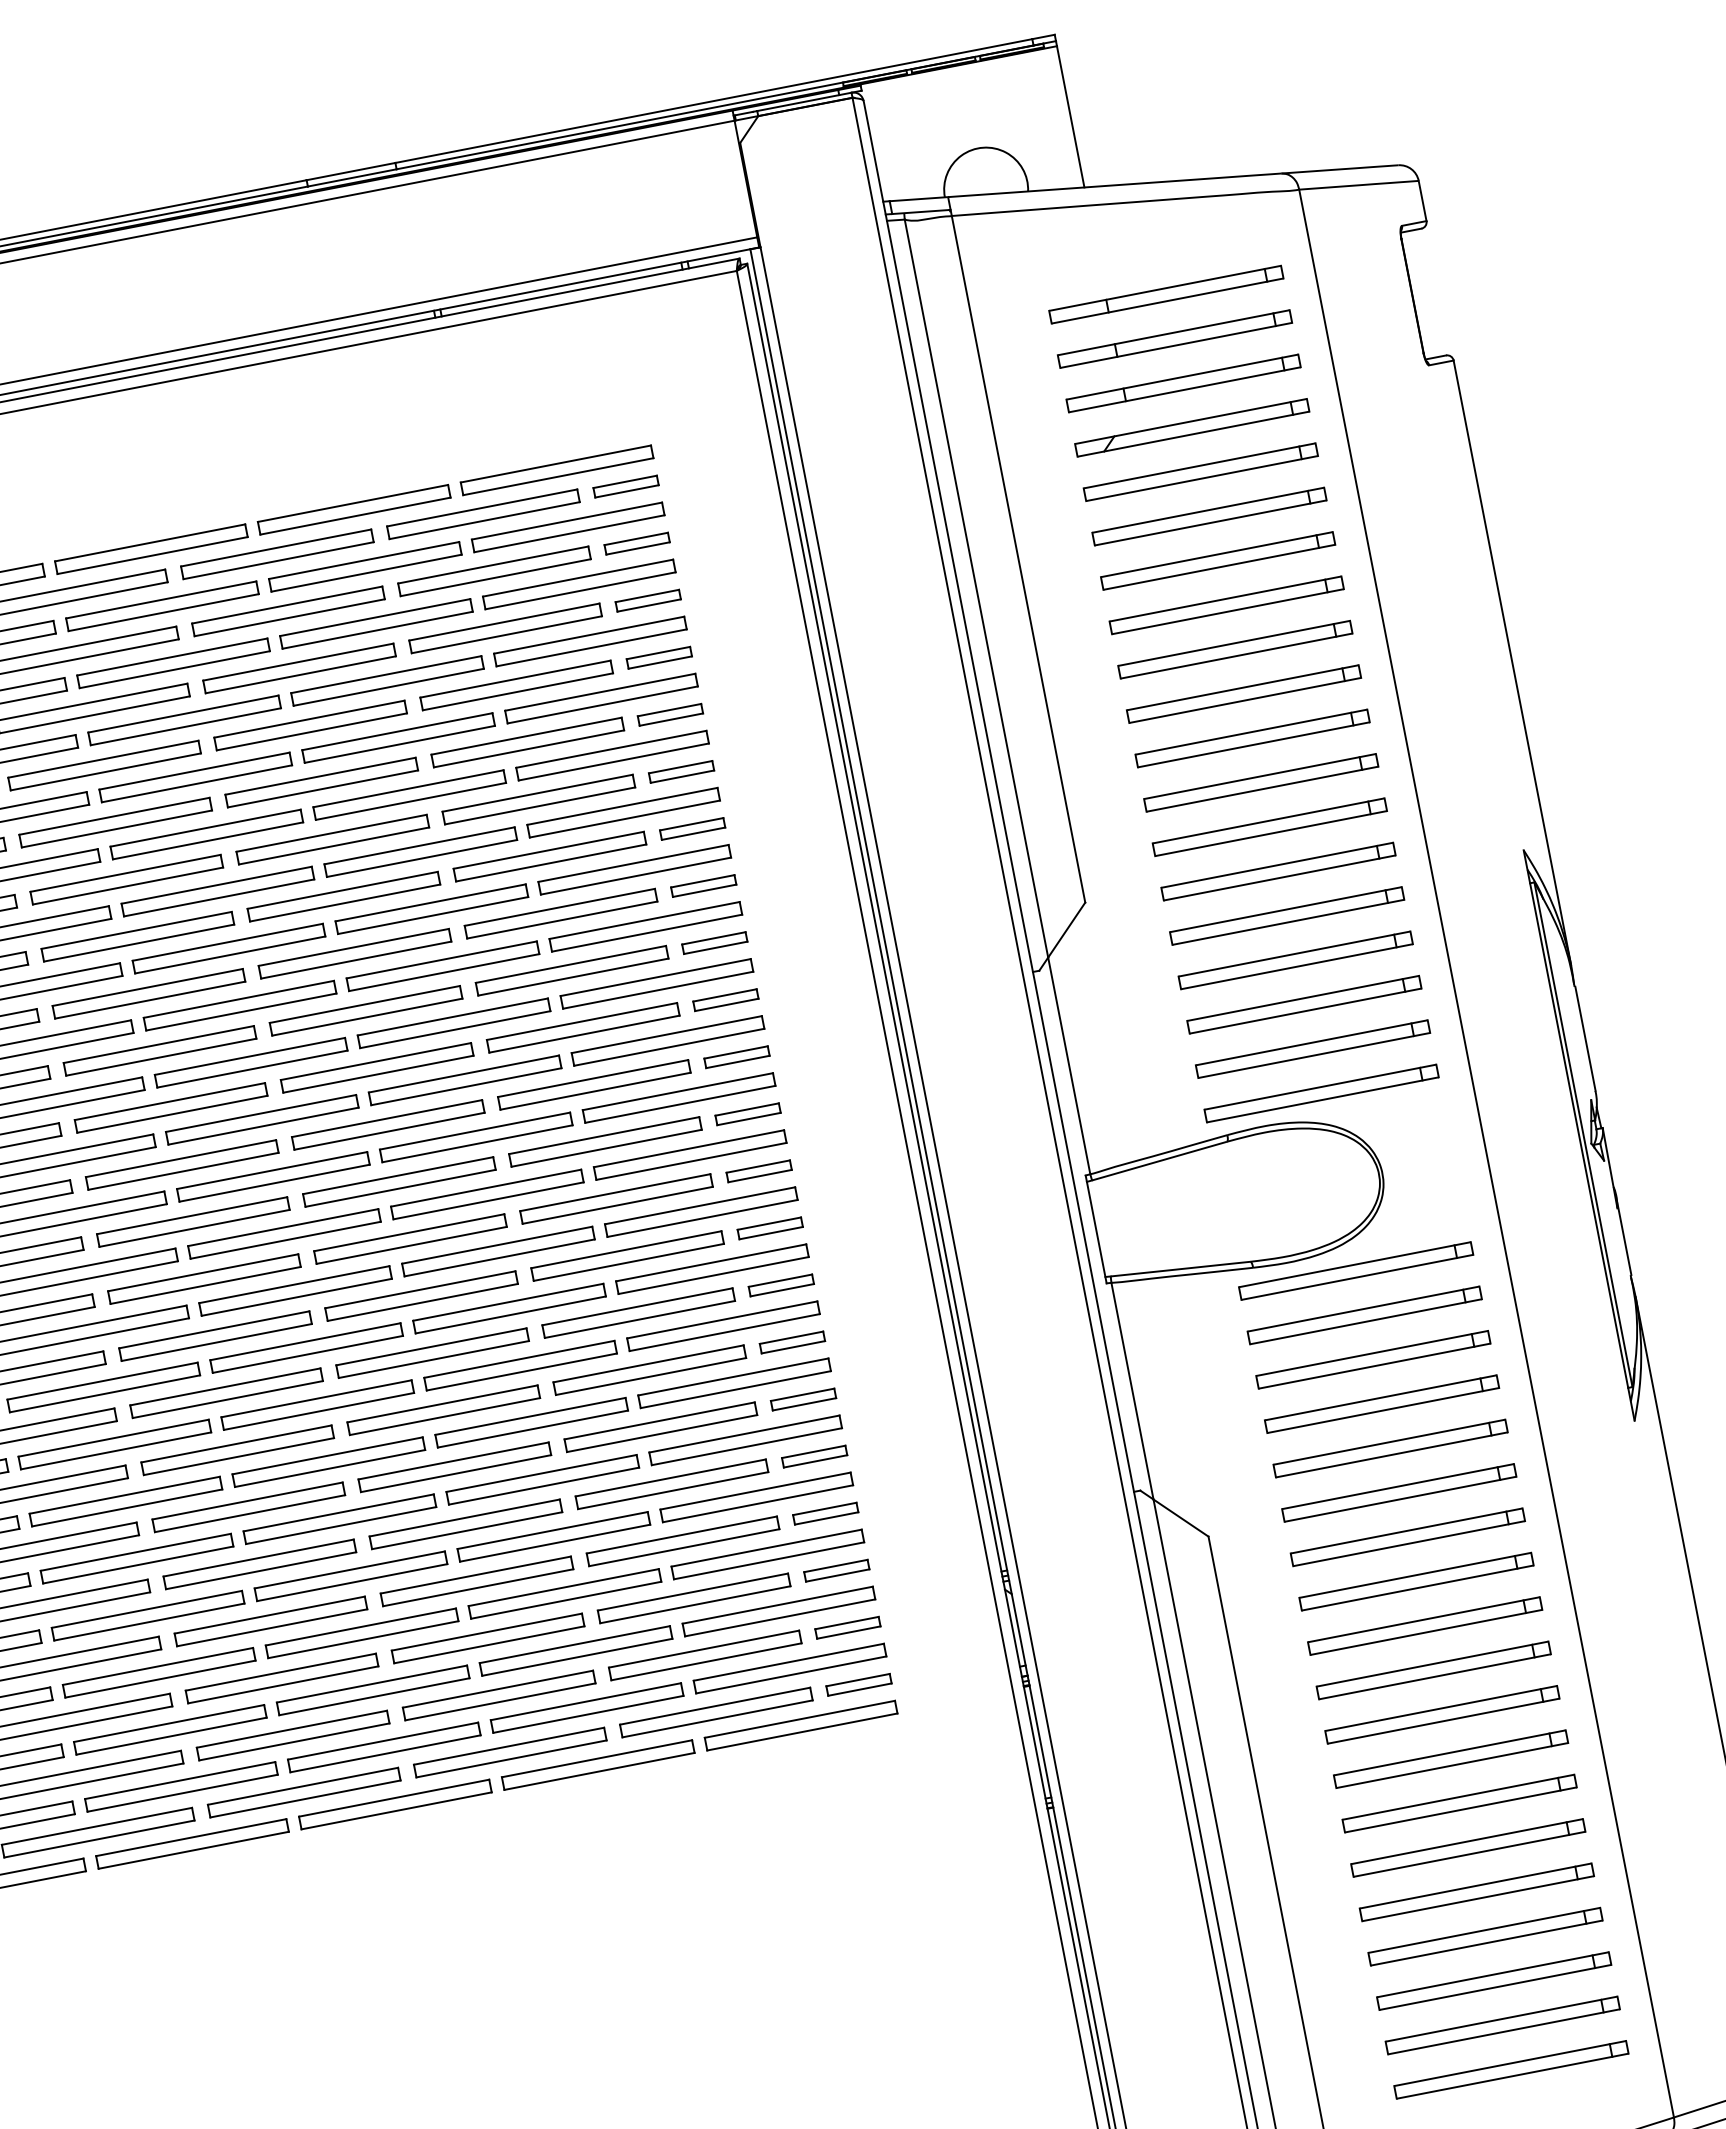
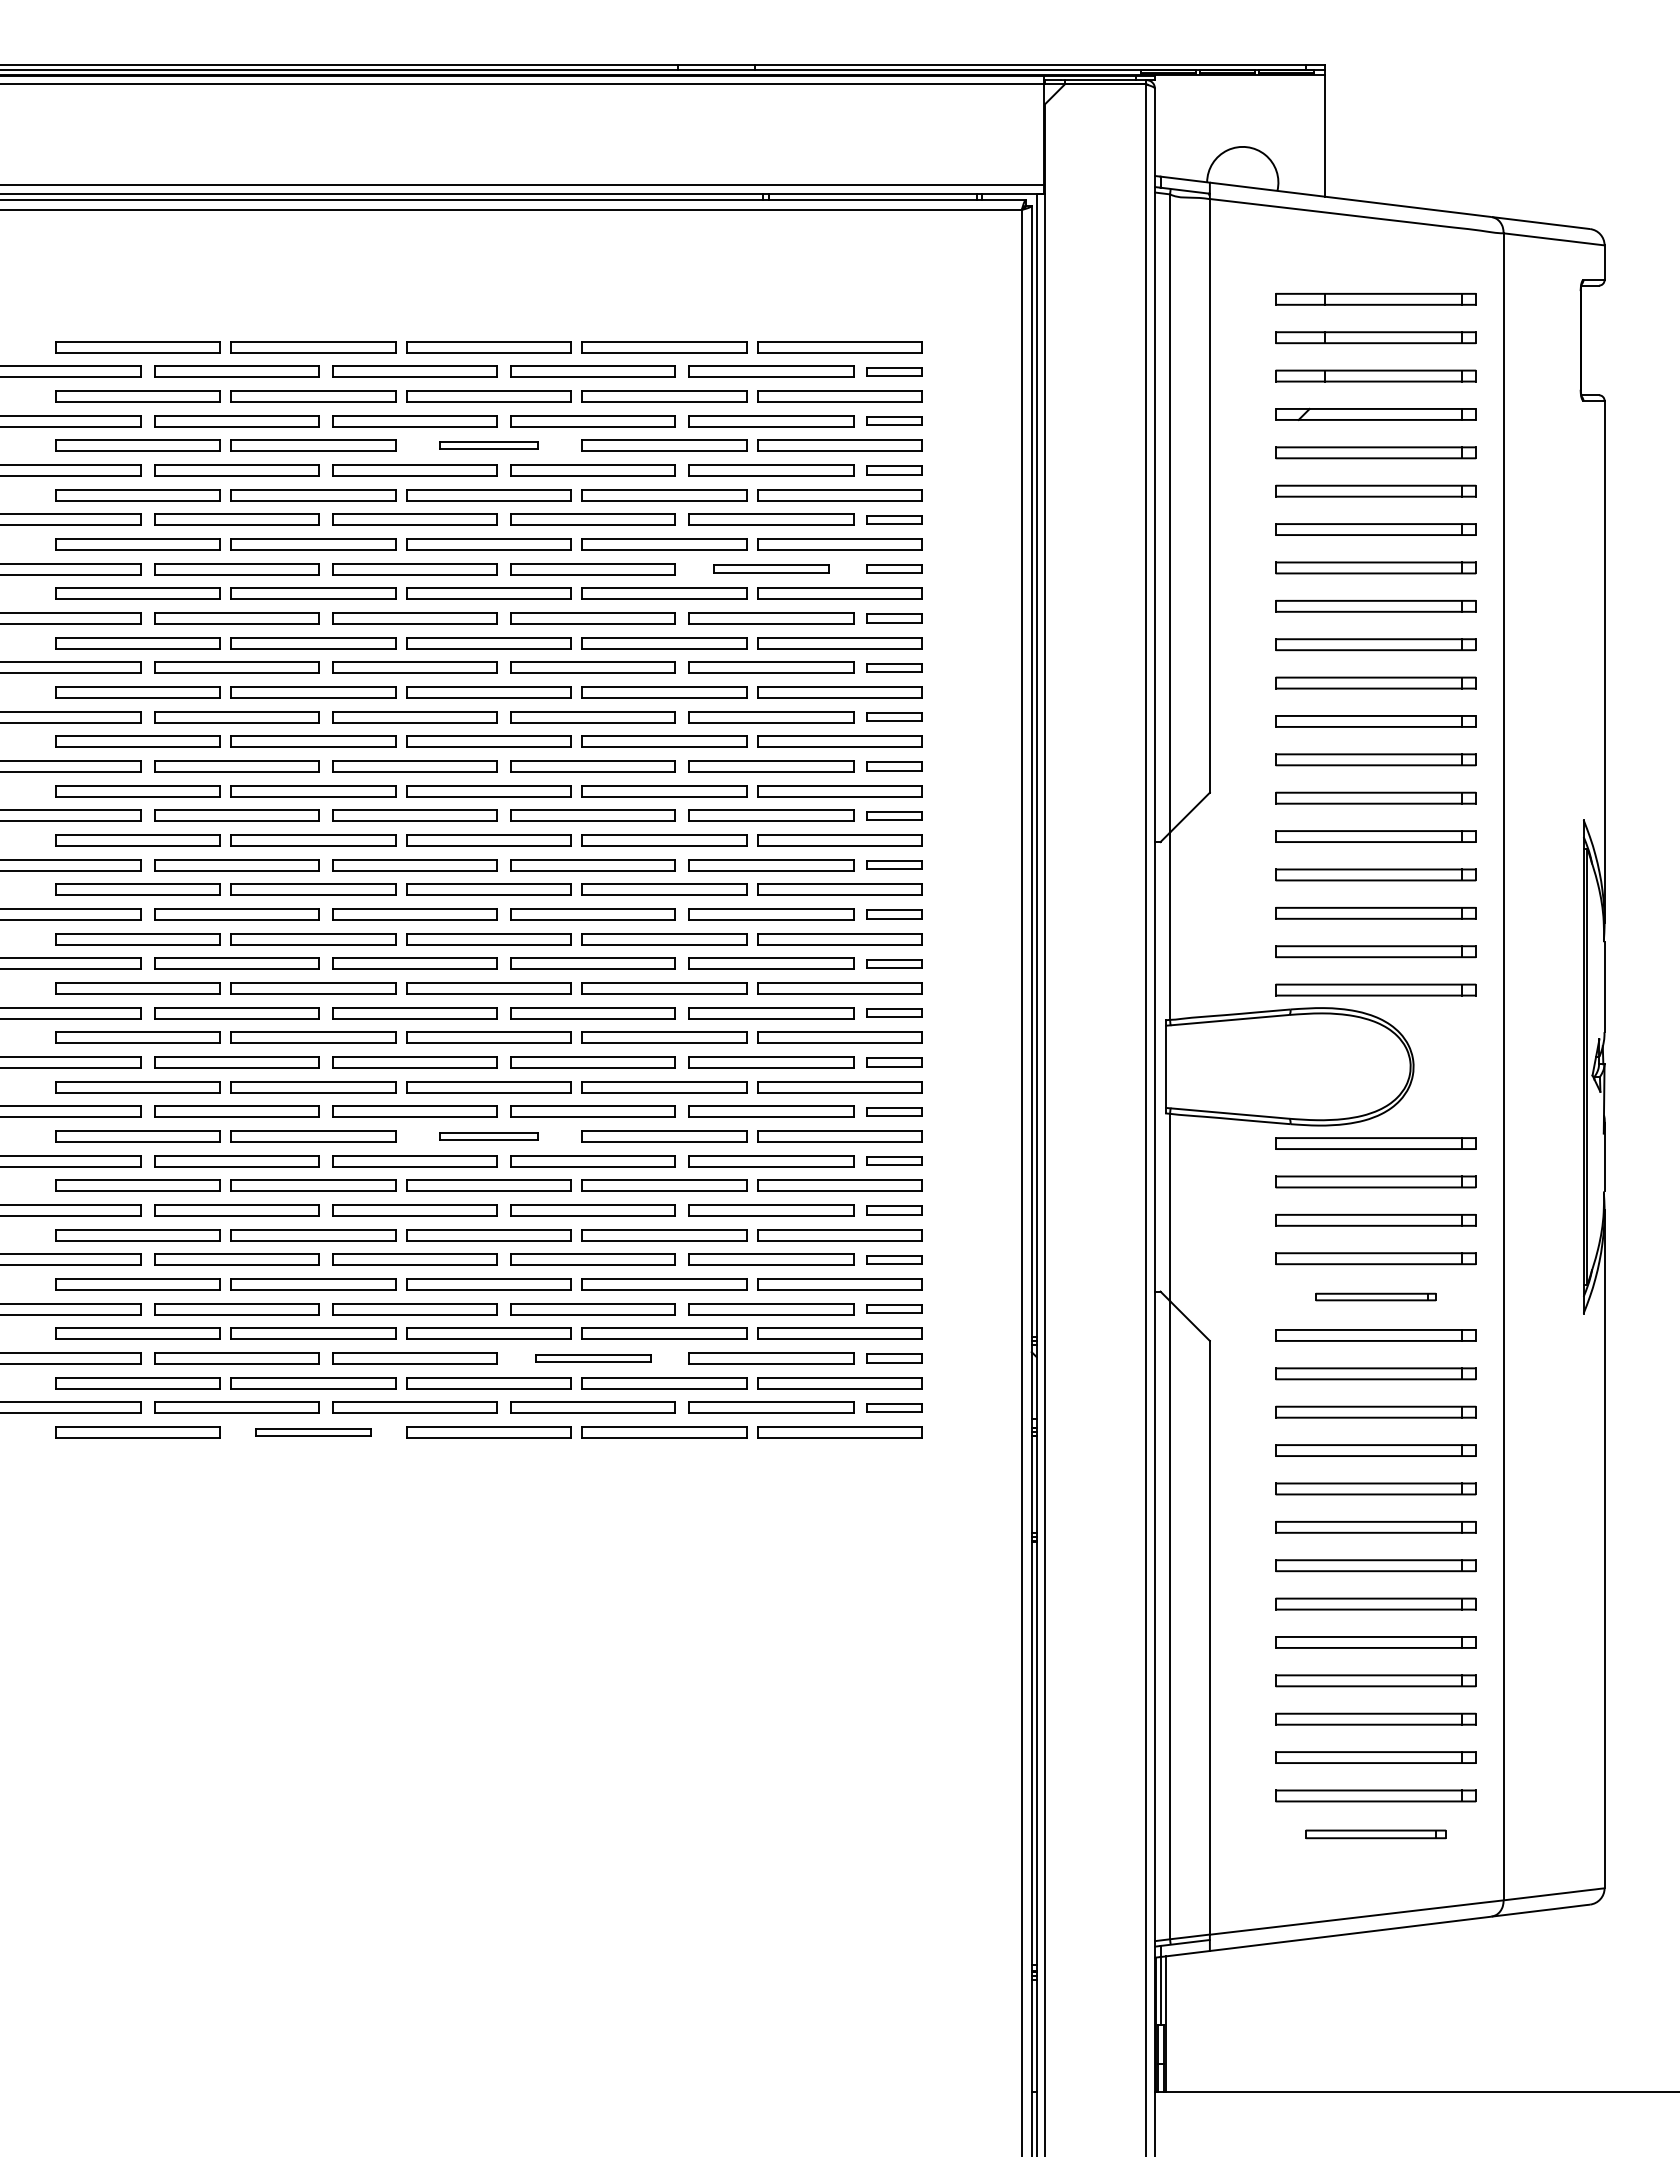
part: (172, 663) -> (488, 445), size x0.6
part: (528, 743) -> (771, 569), size x0.7
part: (1390, 1447) -> (1375, 1296), size x0.6
part: (328, 1462) -> (488, 1136), size x0.6
part: (498, 1695) -> (592, 1358), size x0.7
part: (192, 1843) -> (313, 1432), size x0.7
part: (1510, 2070) -> (1375, 1834), size x0.7

